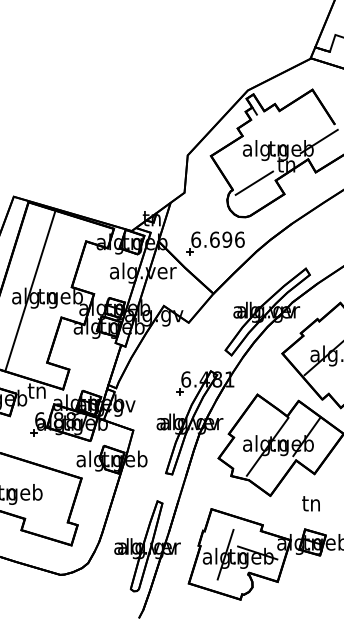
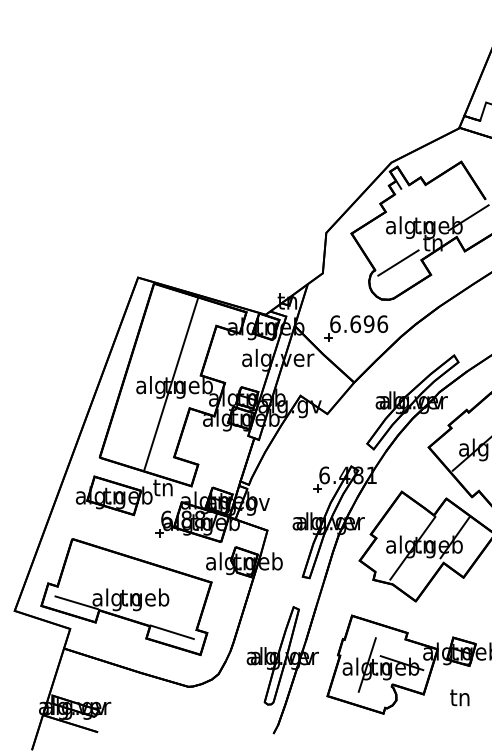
line: (30, 289) -> (171, 383), moved
text: (310, 503) -> (459, 697), moved
line: (44, 524) -> (171, 632), added

